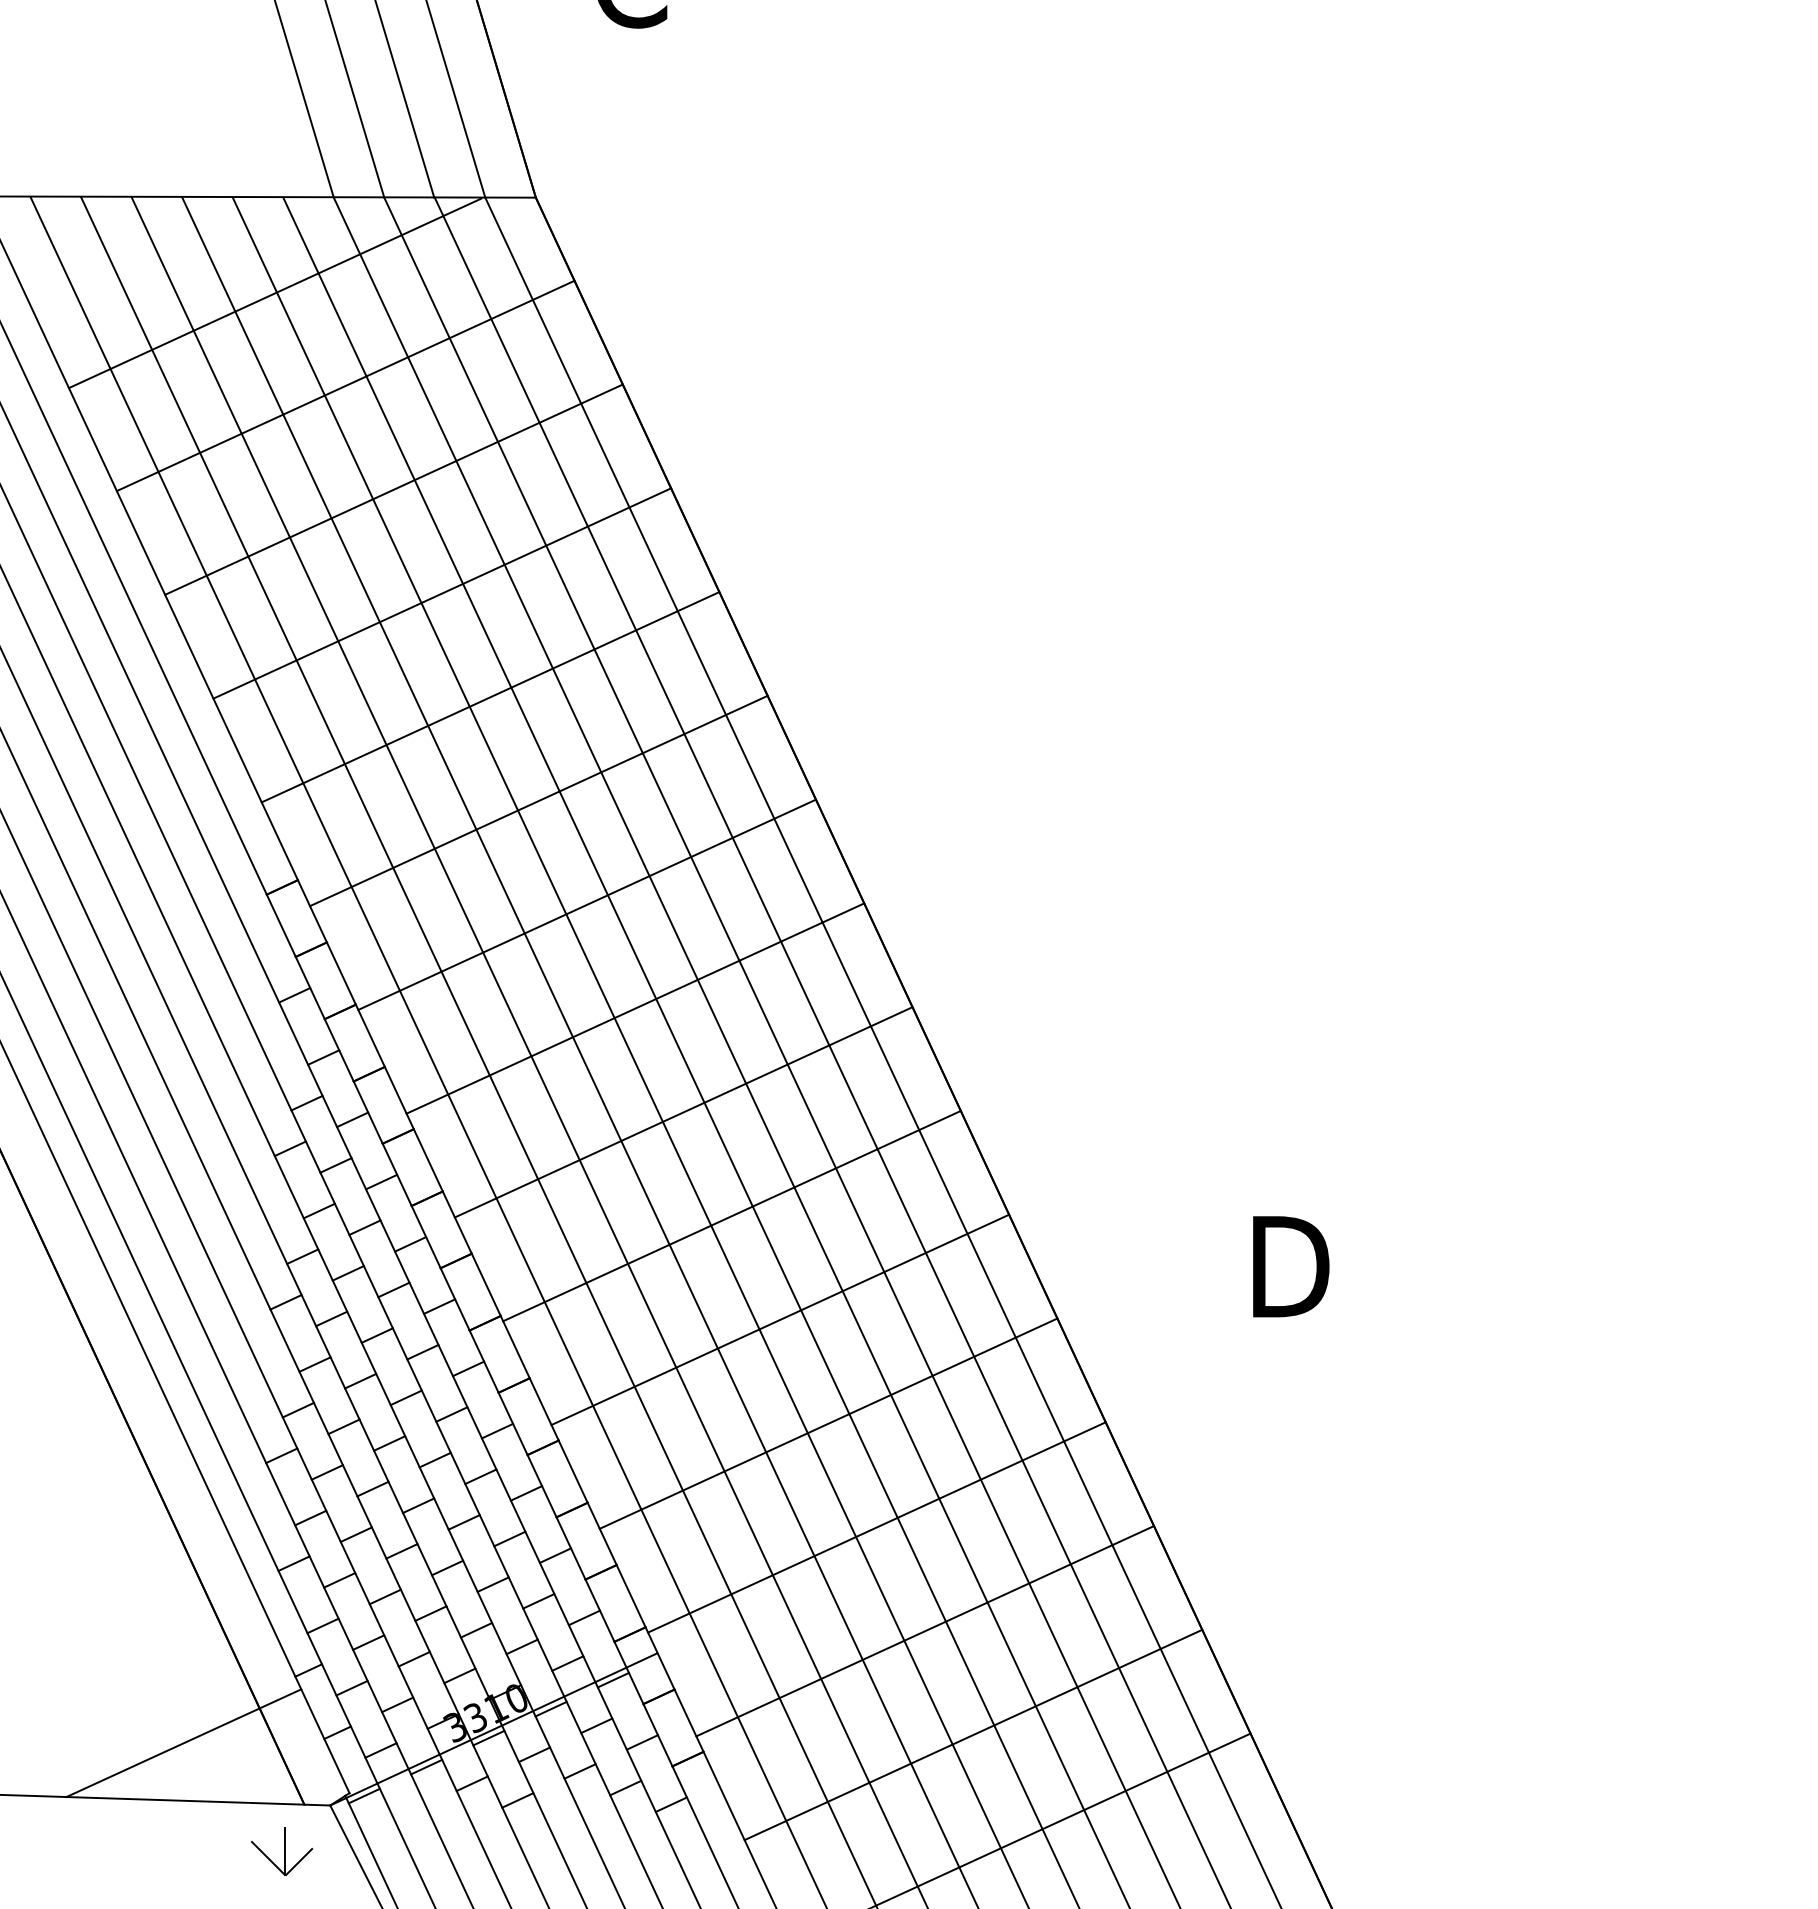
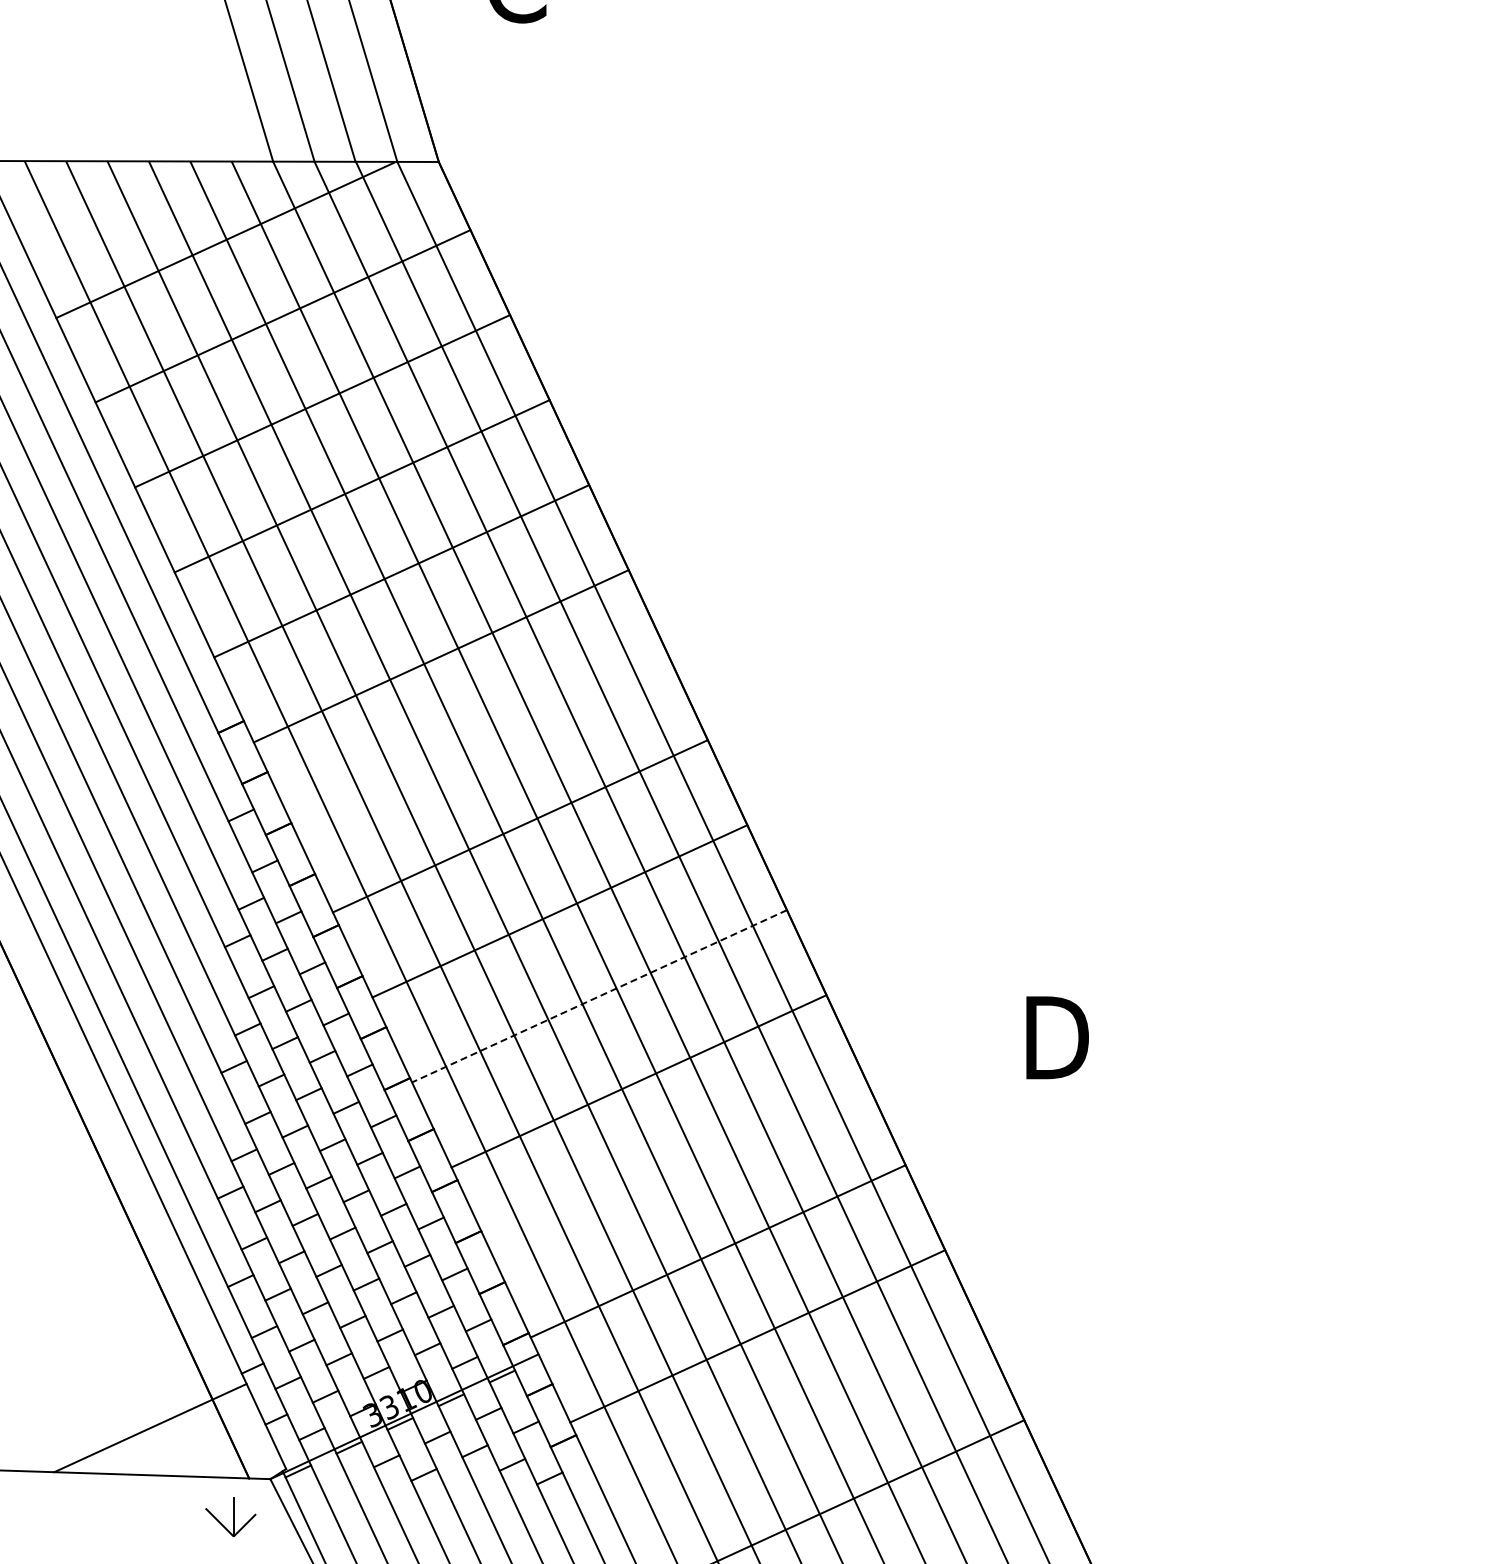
line: (586, 905) -> (480, 741), removed
line: (731, 1216) -> (599, 996), solid -> dashed
line: (828, 1423) -> (678, 1166), removed
line: (972, 1735) -> (796, 1421), removed

